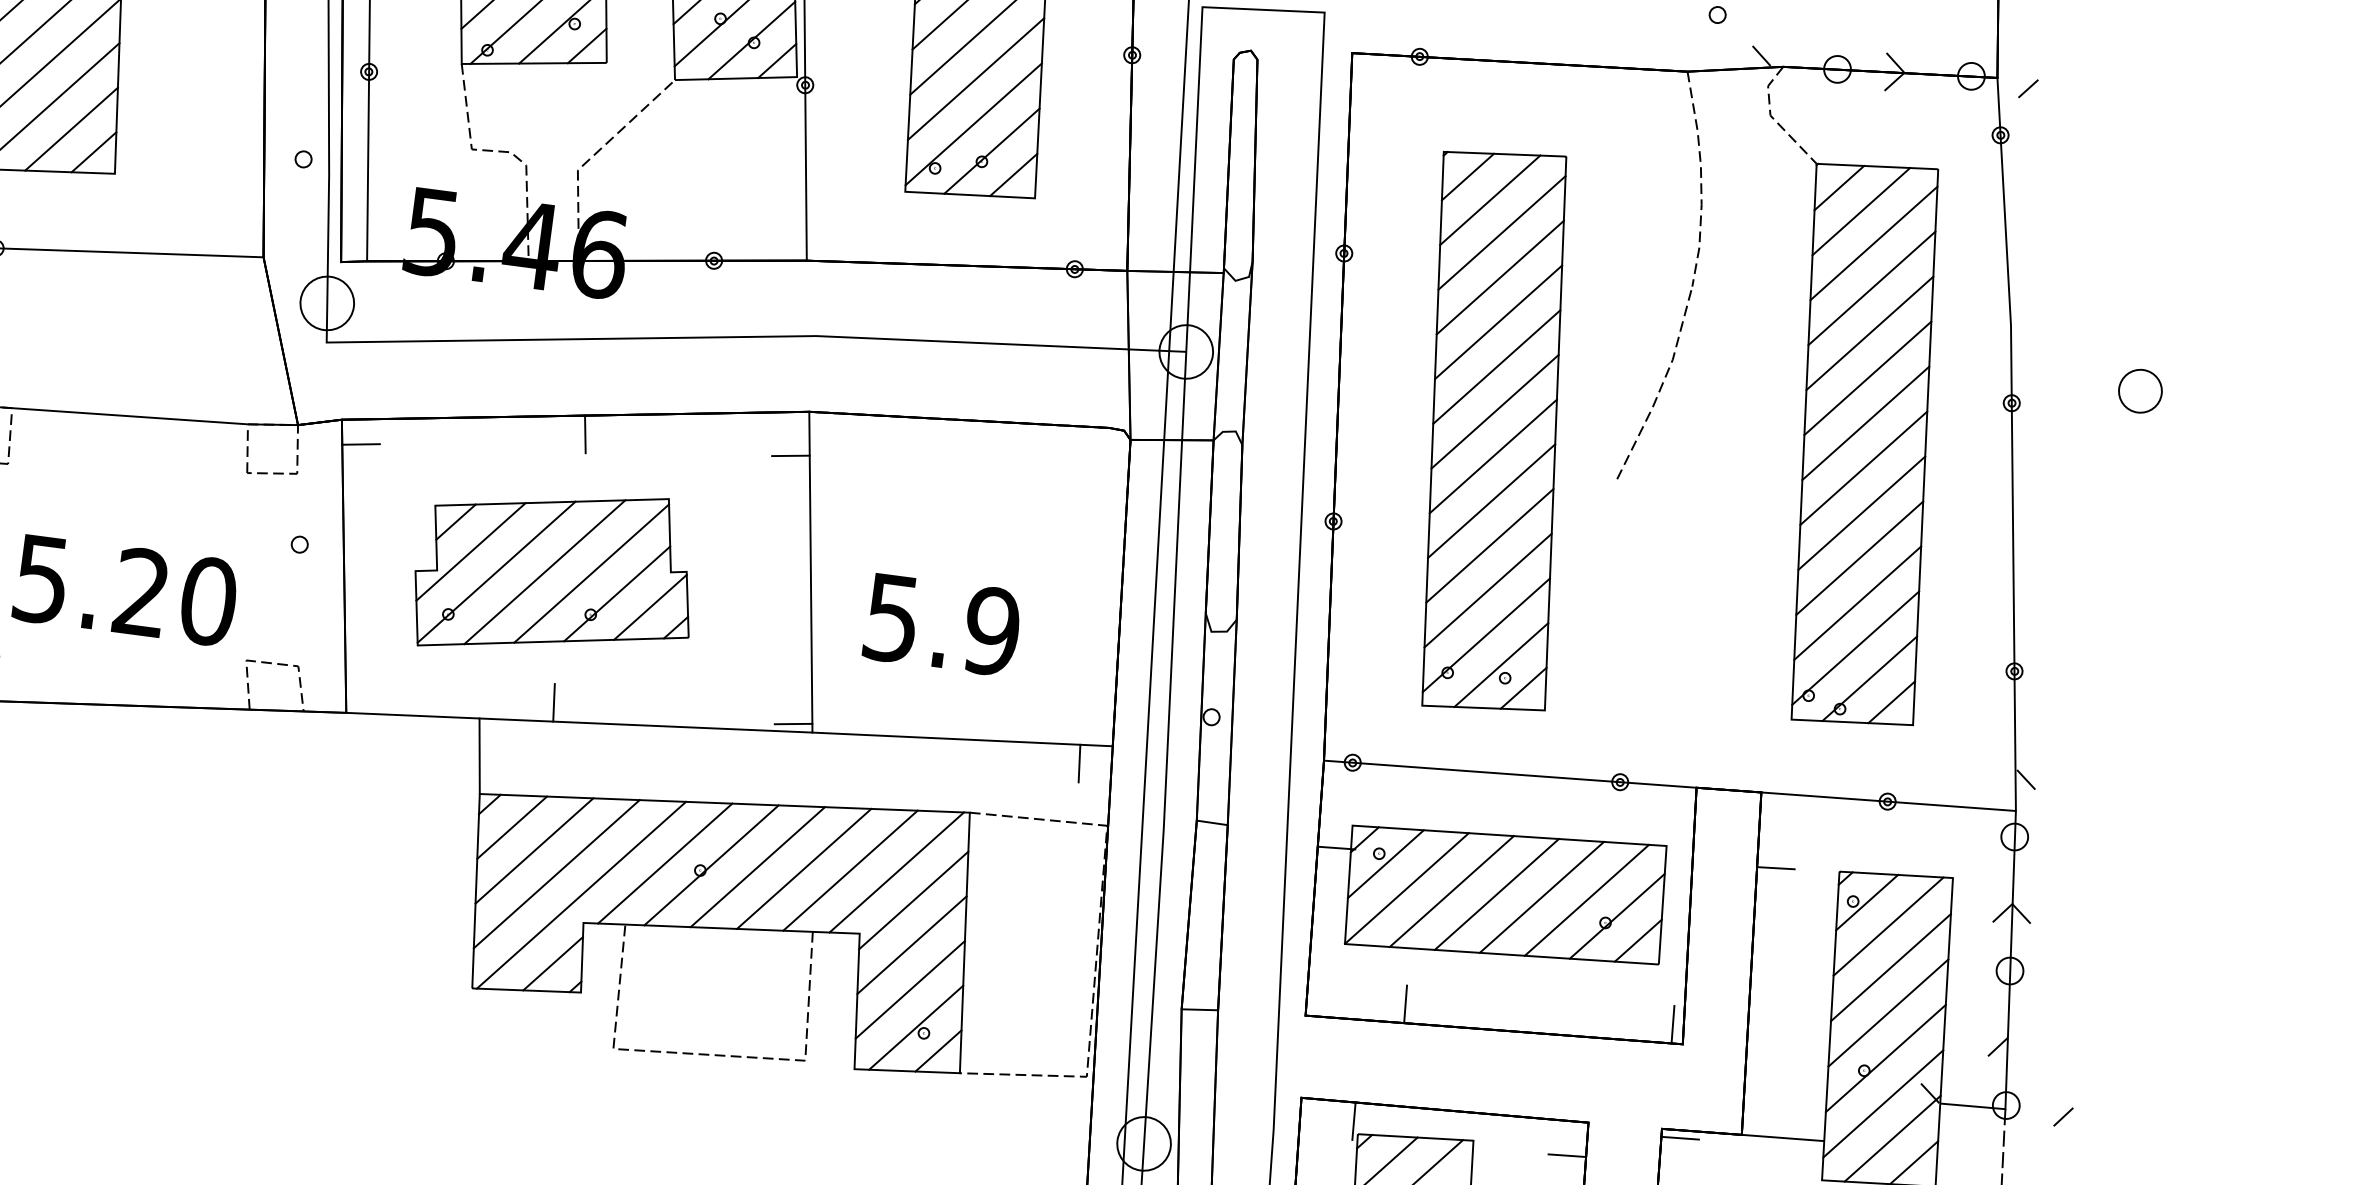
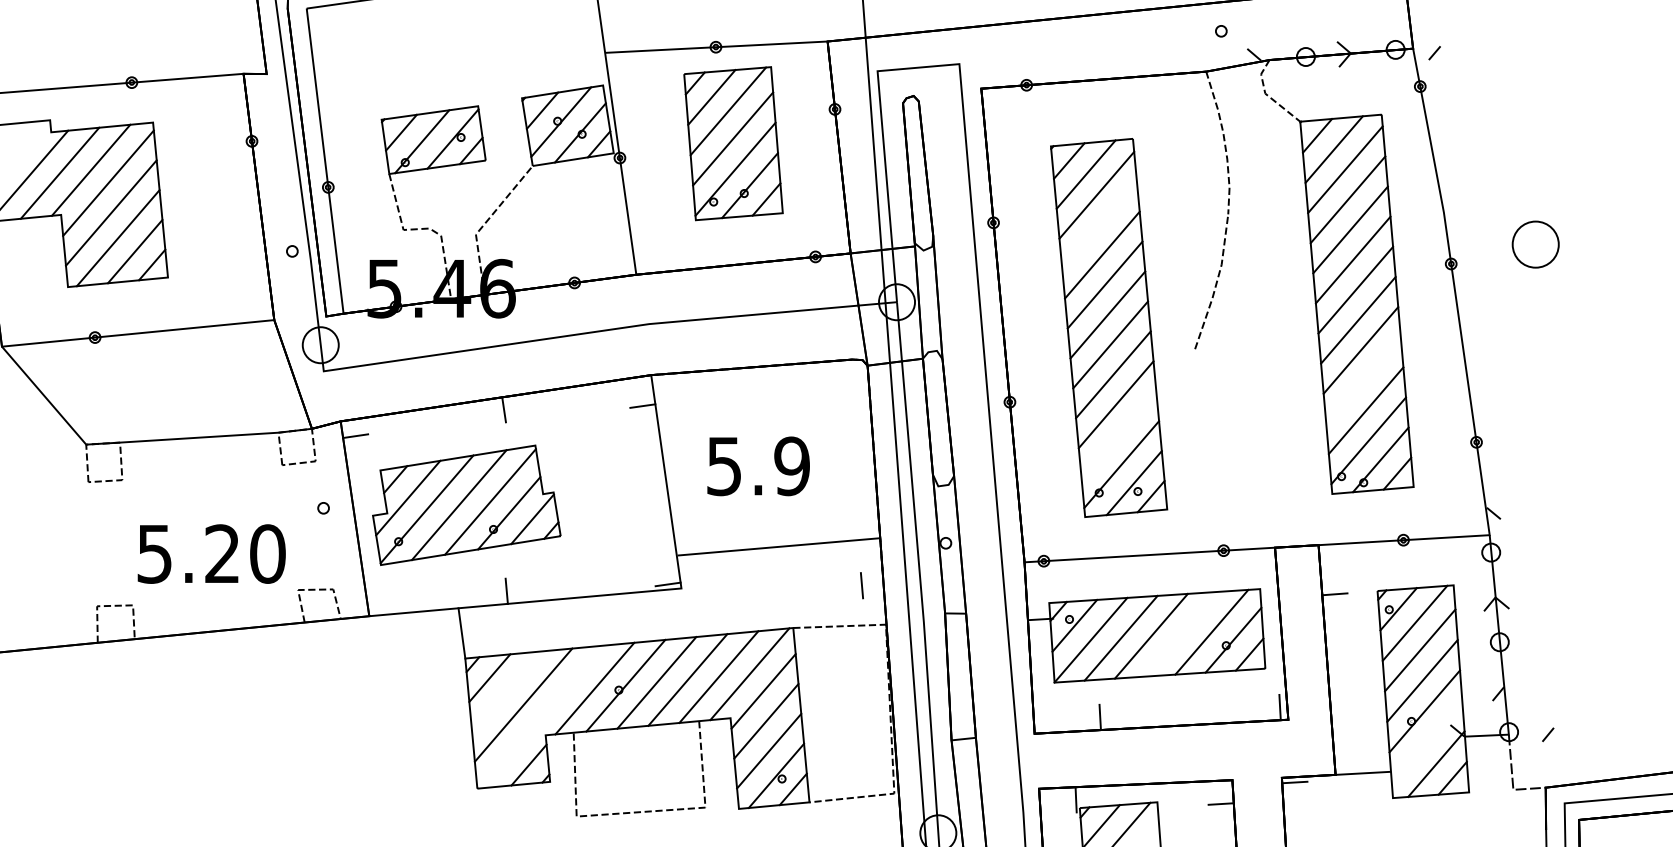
line: (1500, 276) -> (1099, 224), removed
part: (2140, 390) -> (1535, 244), size x1.6
line: (1859, 558) -> (1363, 380), removed
part: (555, 572) -> (466, 504), moved
line: (1487, 590) -> (1118, 434), removed
text: (942, 625) -> (758, 466), moved
line: (961, 738) -> (778, 546), moved
line: (534, 850) -> (506, 691), removed
line: (580, 894) -> (541, 716), removed
line: (1541, 896) -> (1181, 633), removed
line: (1882, 1103) -> (1426, 741), removed

